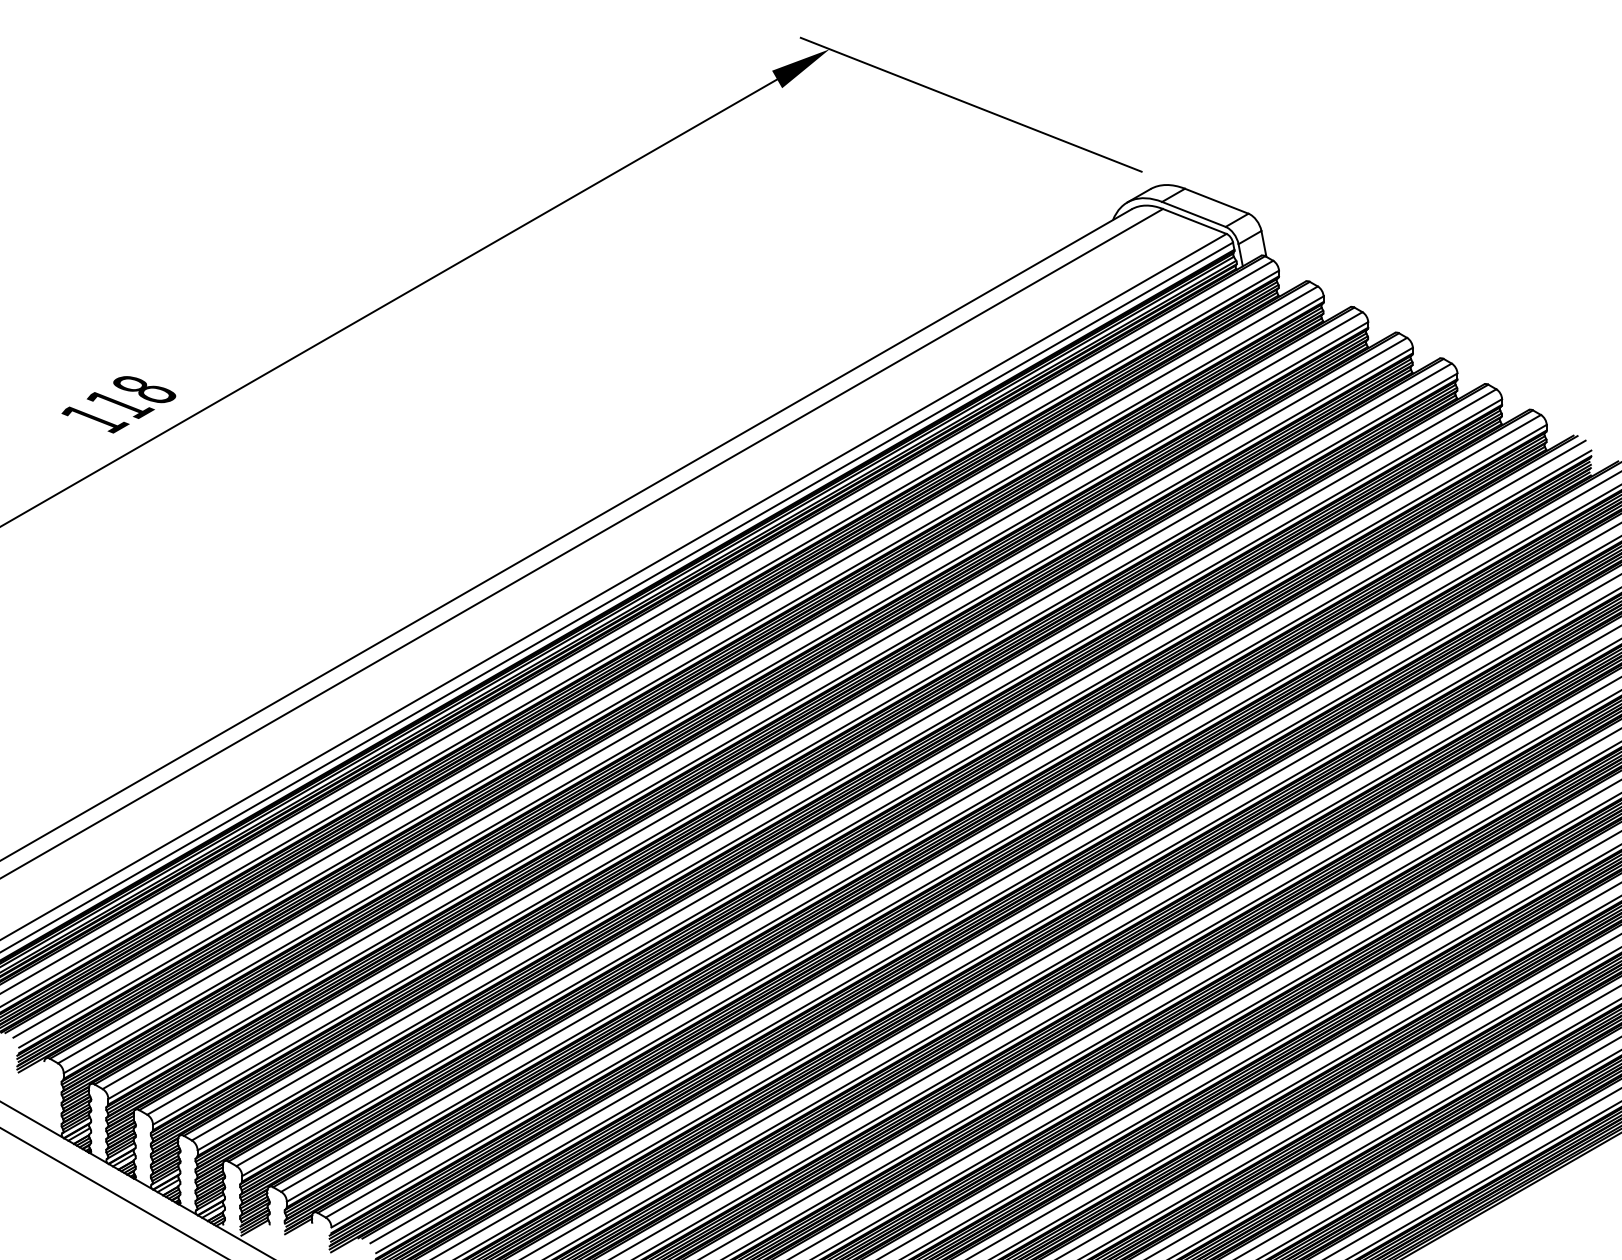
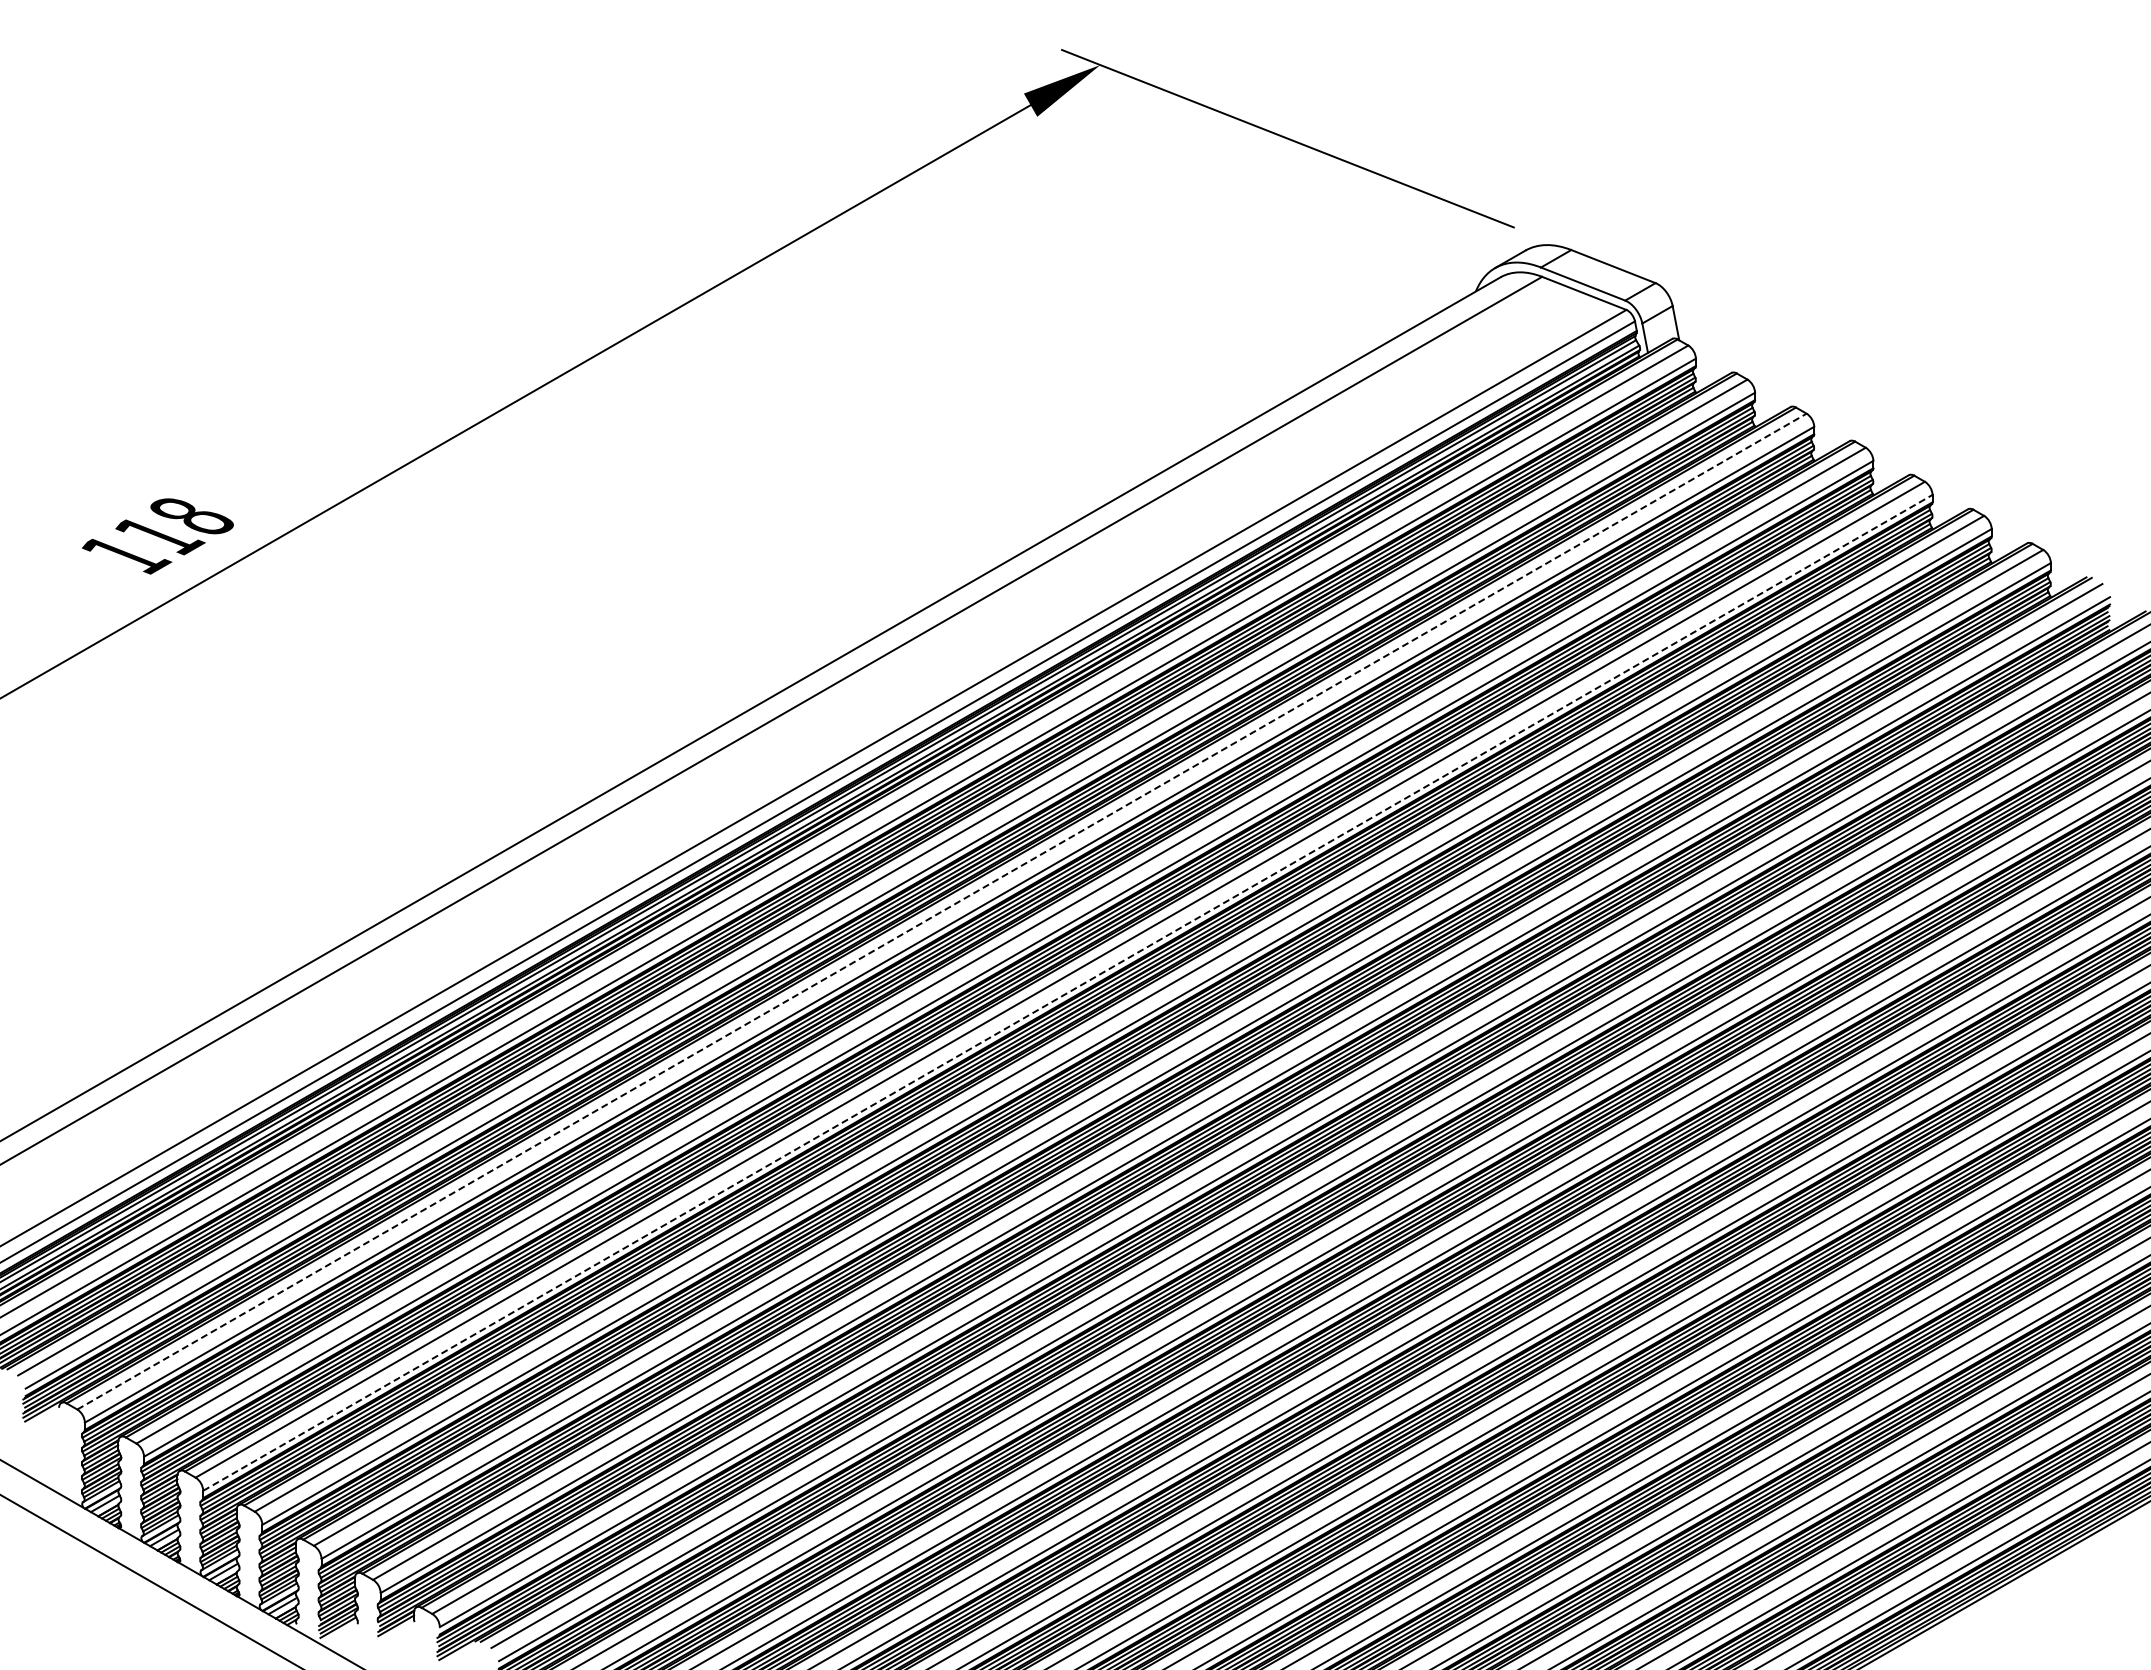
line: (709, 687) -> (941, 911), solid -> dashed
line: (804, 748) -> (1067, 992), solid -> dashed

